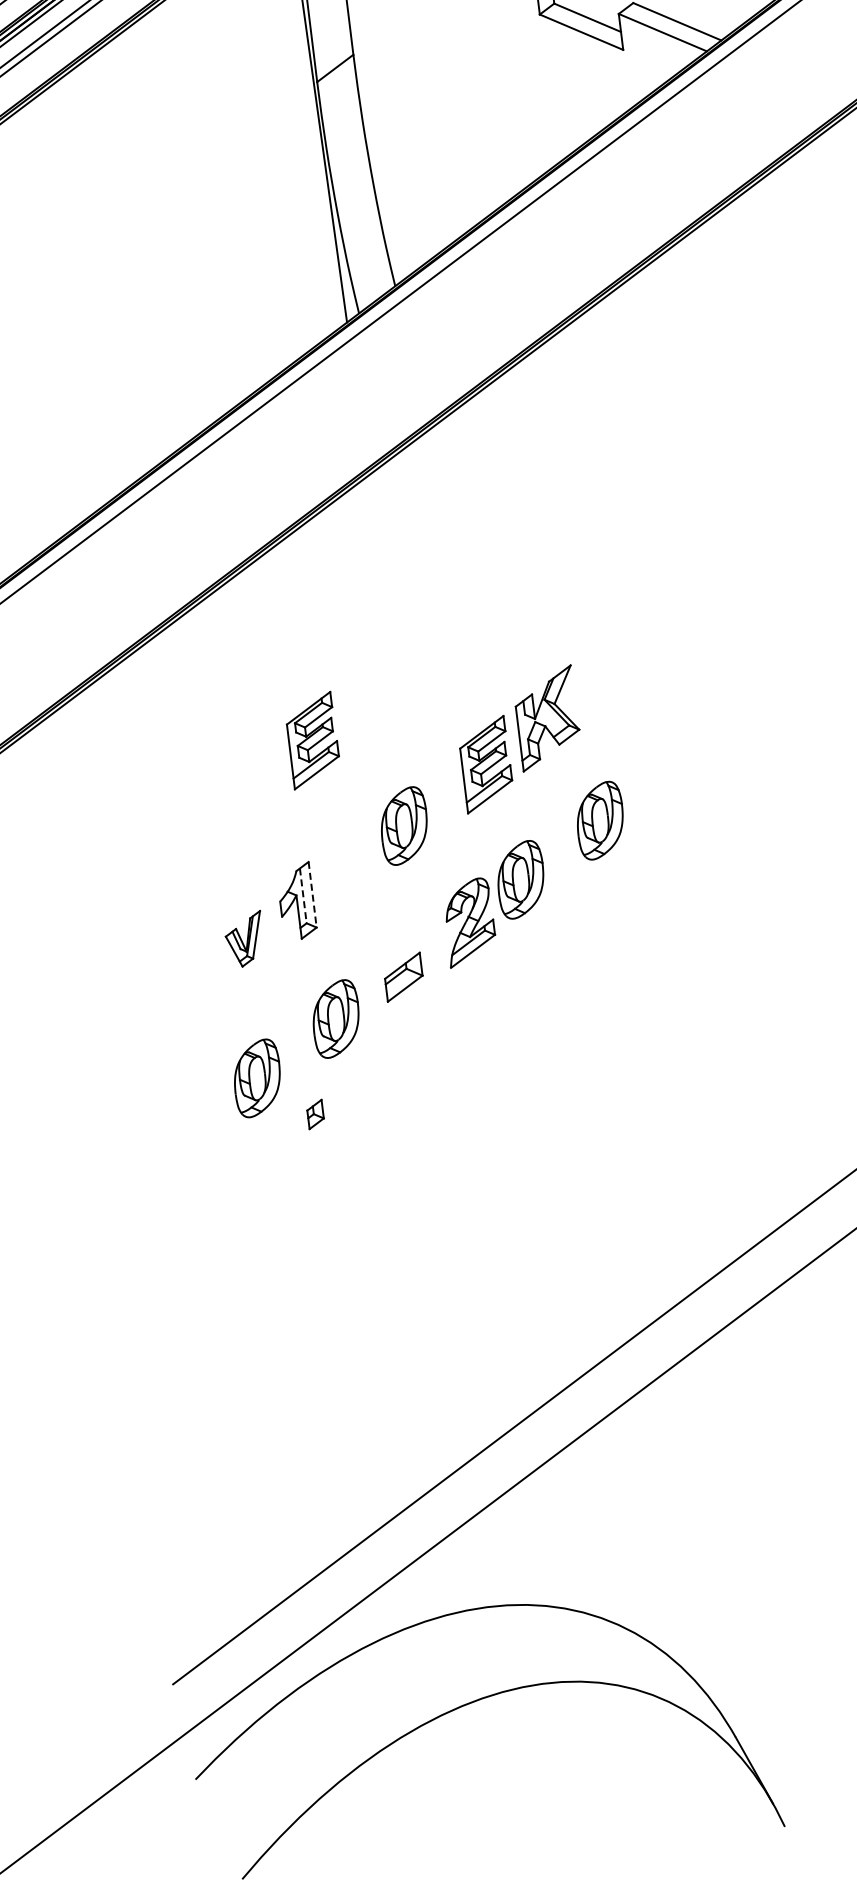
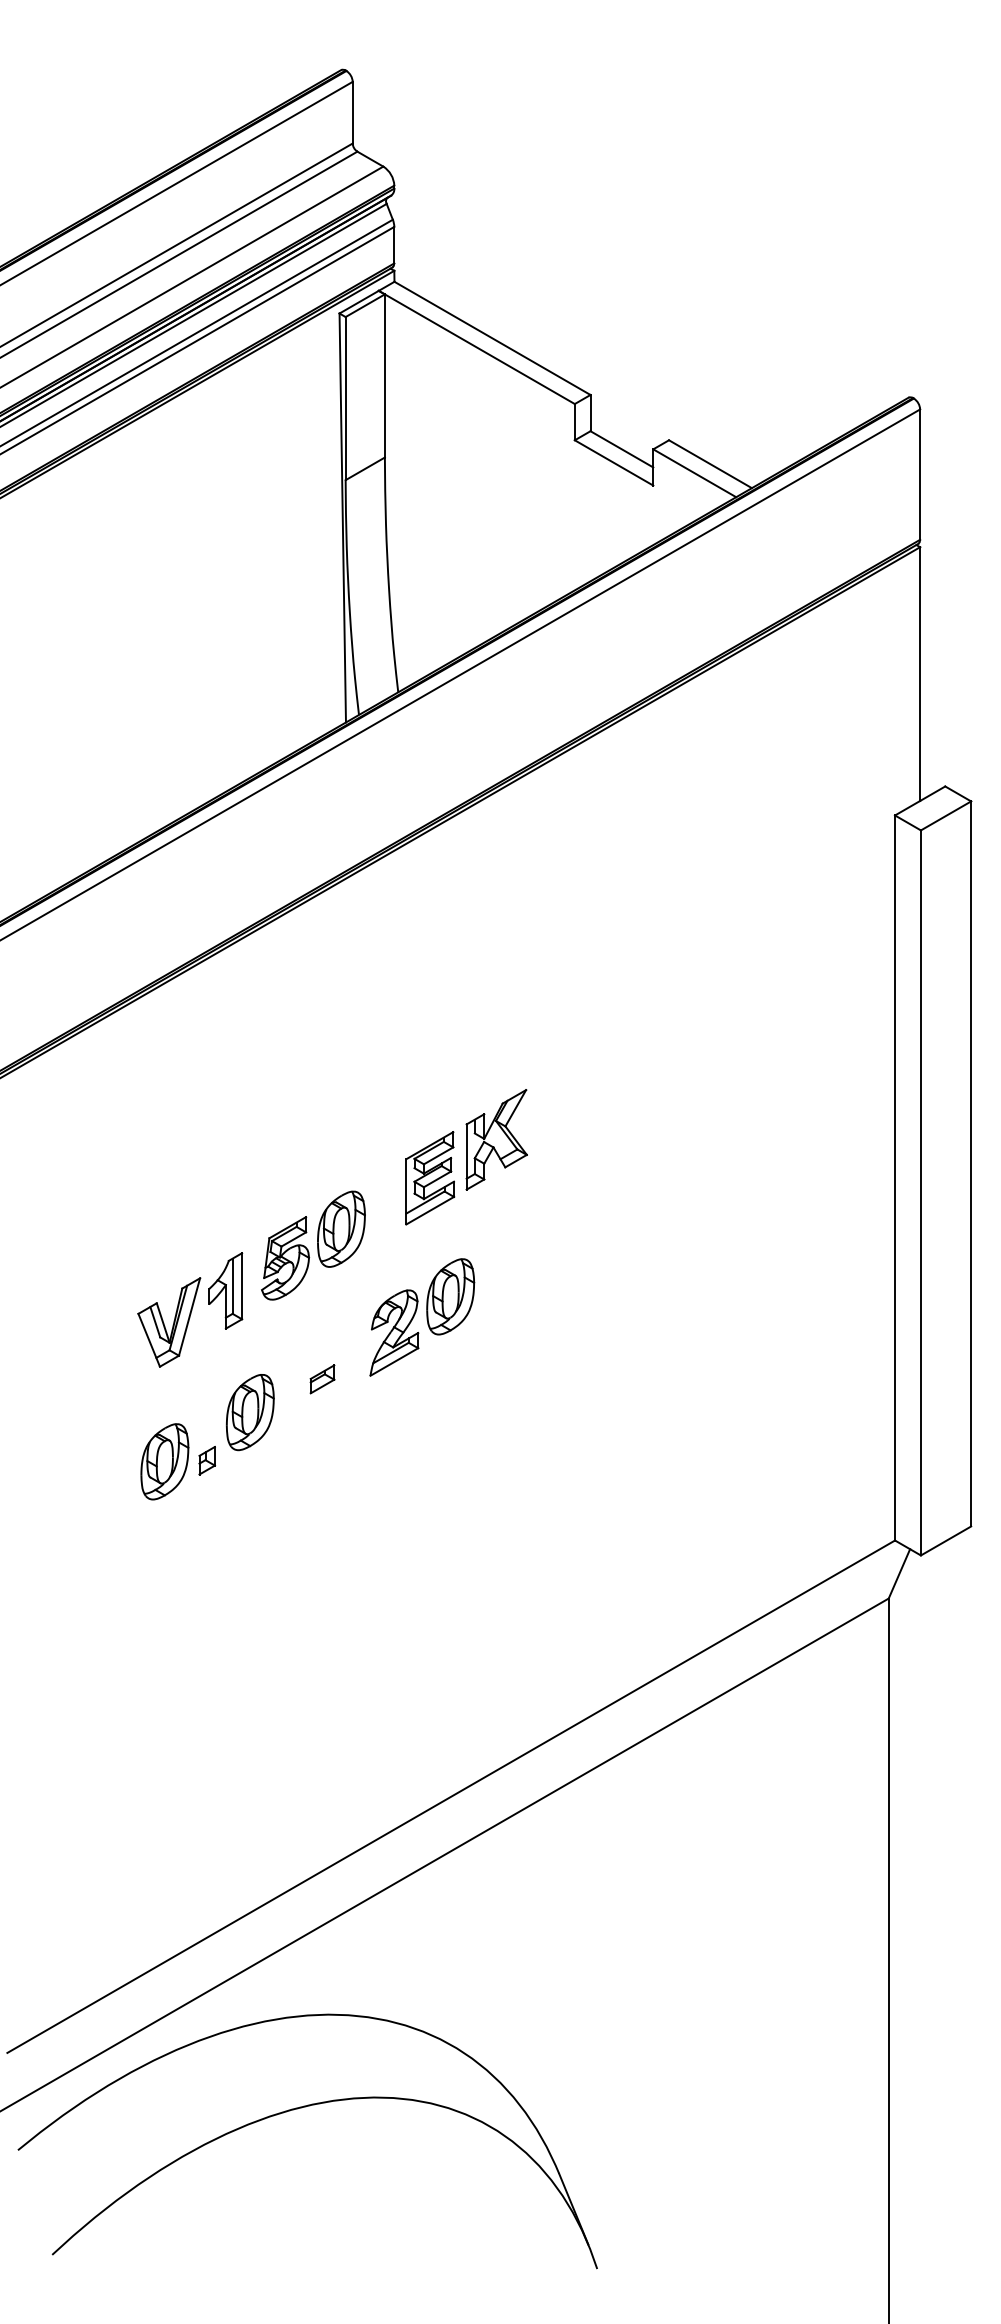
part: (313, 740) -> (261, 1133), removed
part: (600, 820) -> (536, 1247), removed
part: (352, 861) -> (285, 1258), added
line: (313, 894) -> (242, 1286), dashed -> solid
line: (303, 896) -> (232, 1286), dashed -> solid
part: (245, 939) -> (169, 1322), size x1.67
part: (403, 977) -> (322, 1379), size x0.62
part: (315, 1114) -> (207, 1460), moved

